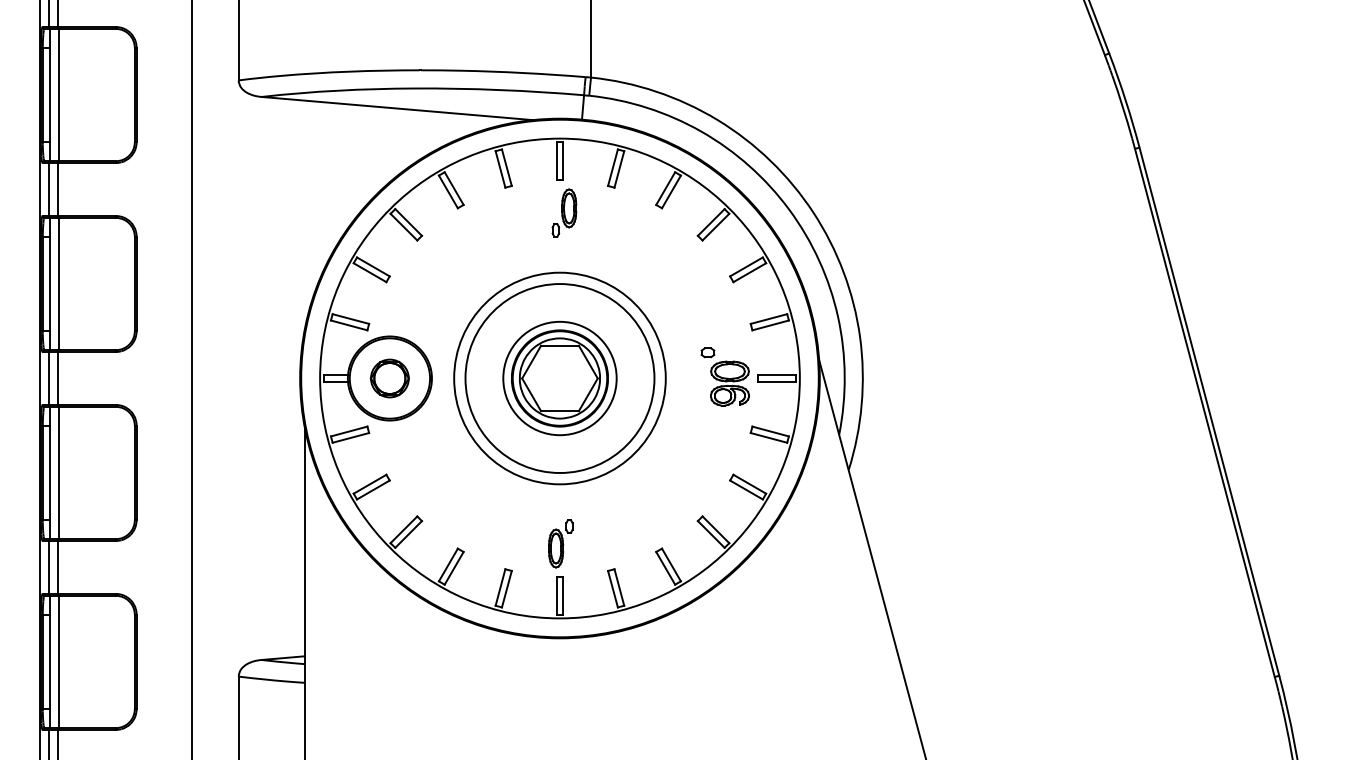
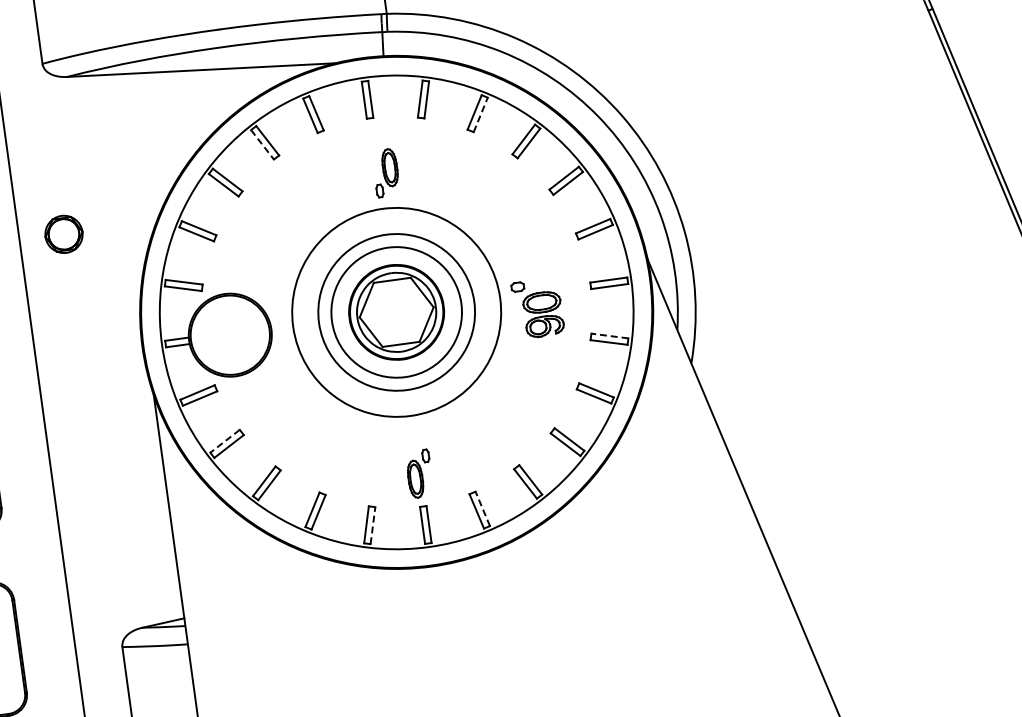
line: (448, 191) -> (262, 144), solid -> dashed
line: (671, 191) -> (480, 114), solid -> dashed
part: (564, 212) -> (385, 172), moved
part: (724, 376) -> (537, 308), moved
part: (389, 378) -> (63, 234), moved
circle: (559, 378) -> (396, 312), size x0.7
circle: (559, 378) -> (396, 312), size x1.4
line: (770, 431) -> (609, 336), solid -> dashed
line: (370, 484) -> (225, 441), solid -> dashed
line: (619, 587) -> (482, 508), solid -> dashed
line: (506, 589) -> (372, 525), solid -> dashed

